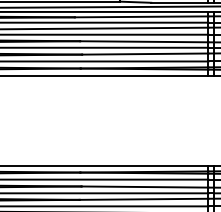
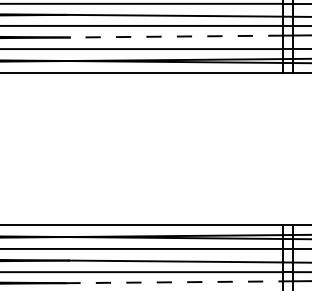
line: (144, 54) -> (175, 37), solid -> dashed
line: (144, 199) -> (175, 282), solid -> dashed

